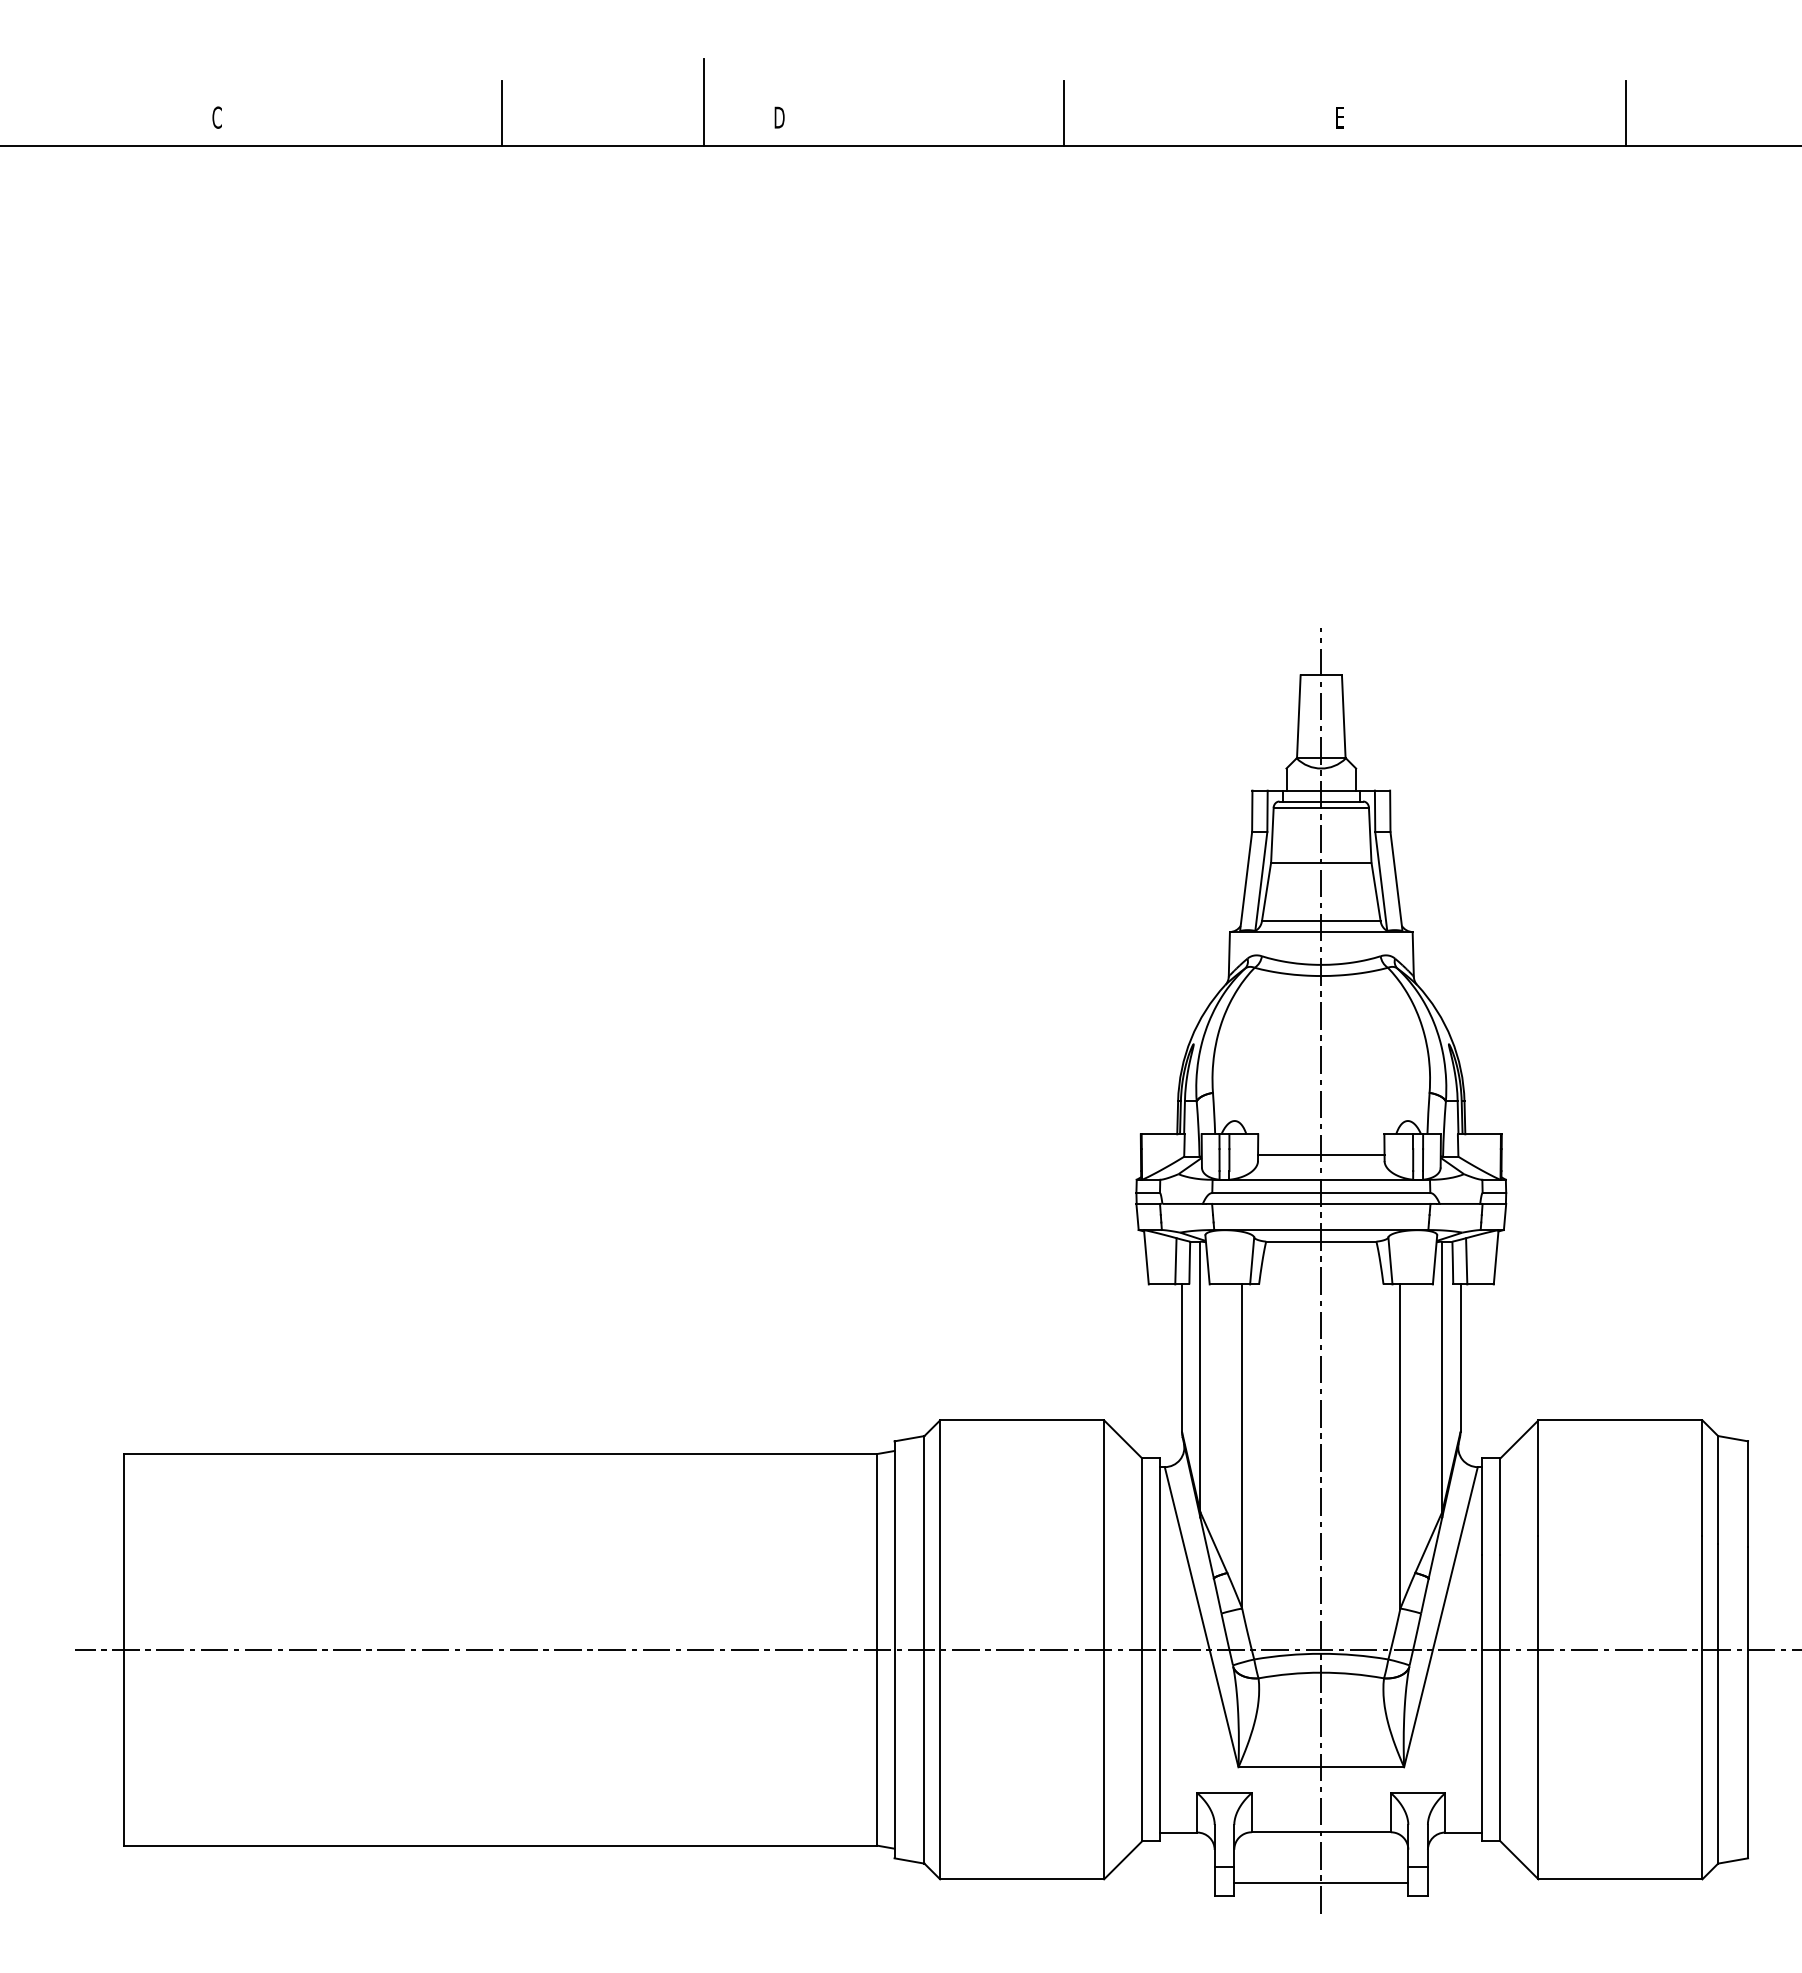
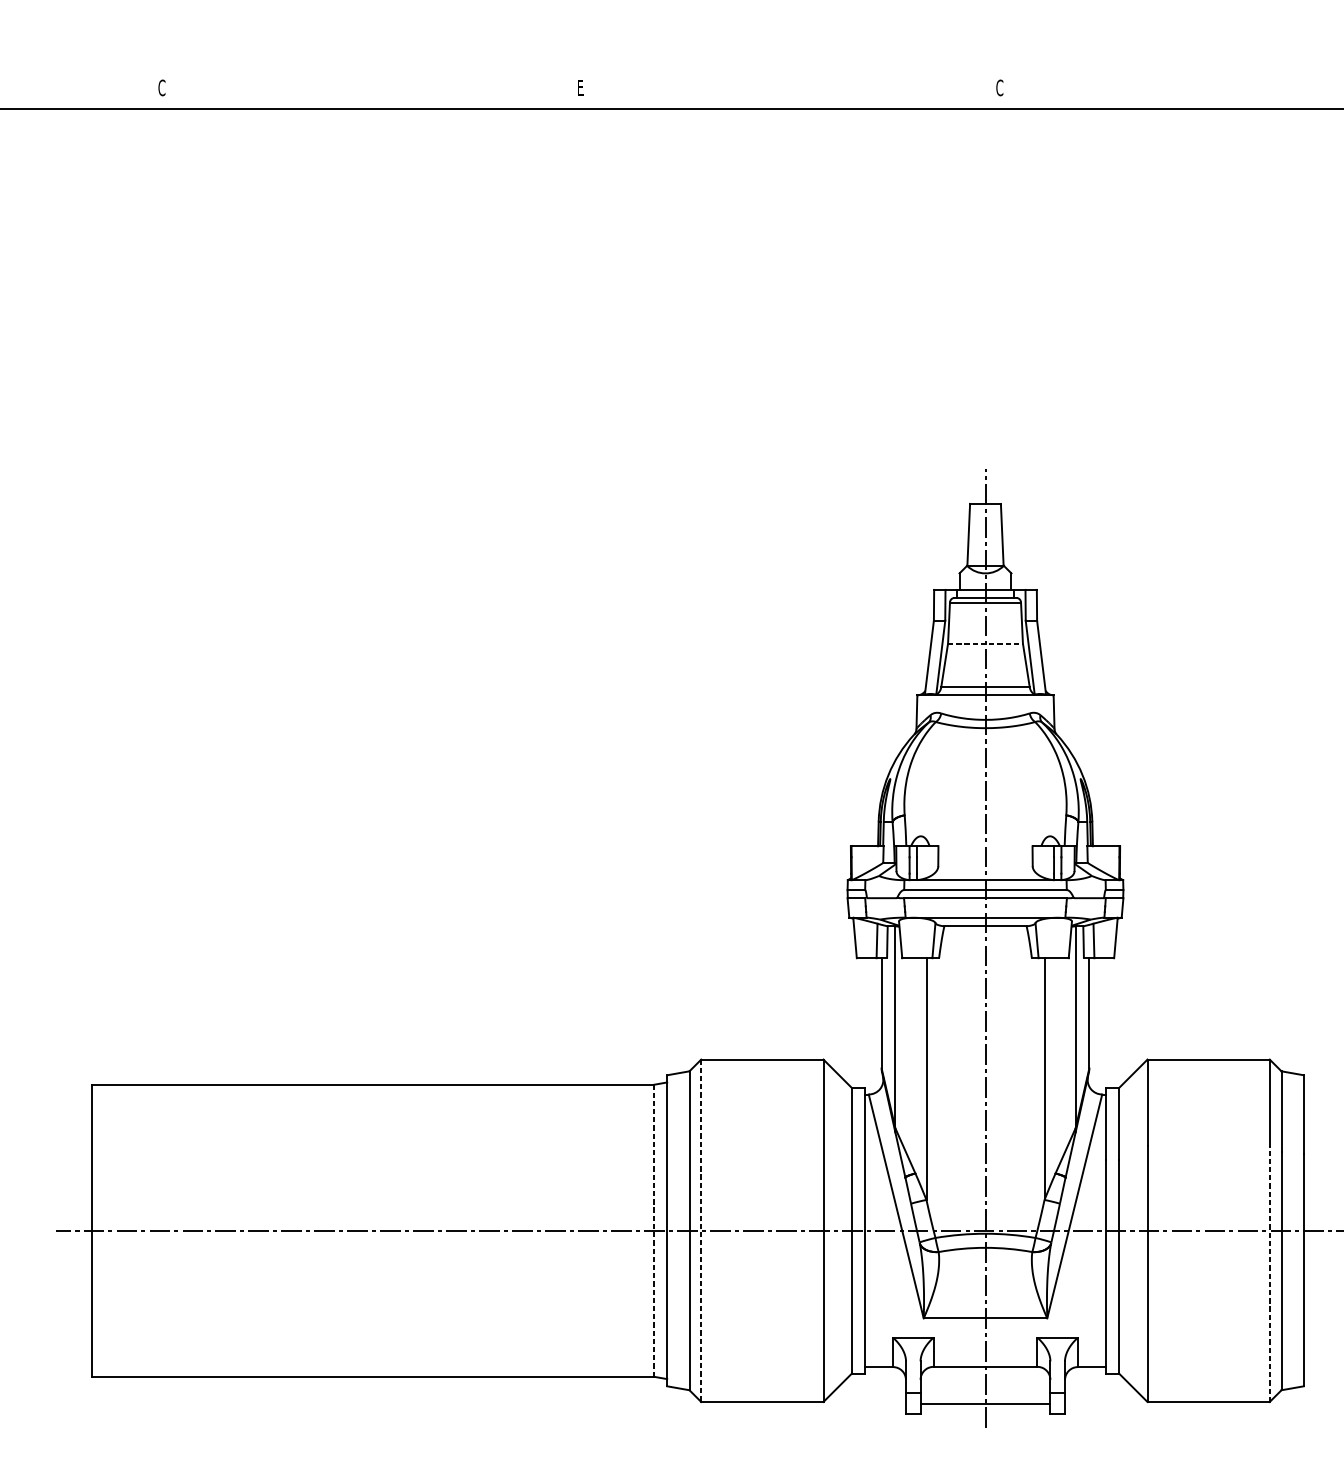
line: (704, 102) -> (525, 76), removed
line: (502, 113) -> (374, 84), removed
line: (1063, 113) -> (793, 84), removed
line: (1625, 113) -> (1212, 84), removed
text: (779, 117) -> (581, 87), D -> E
text: (1340, 117) -> (999, 87), E -> C
line: (1321, 862) -> (985, 643), solid -> dashed
line: (1321, 1155) -> (985, 862), removed
line: (877, 1649) -> (654, 1230), solid -> dashed
line: (940, 1650) -> (701, 1231), solid -> dashed
line: (1702, 1707) -> (1269, 1273), solid -> dashed

